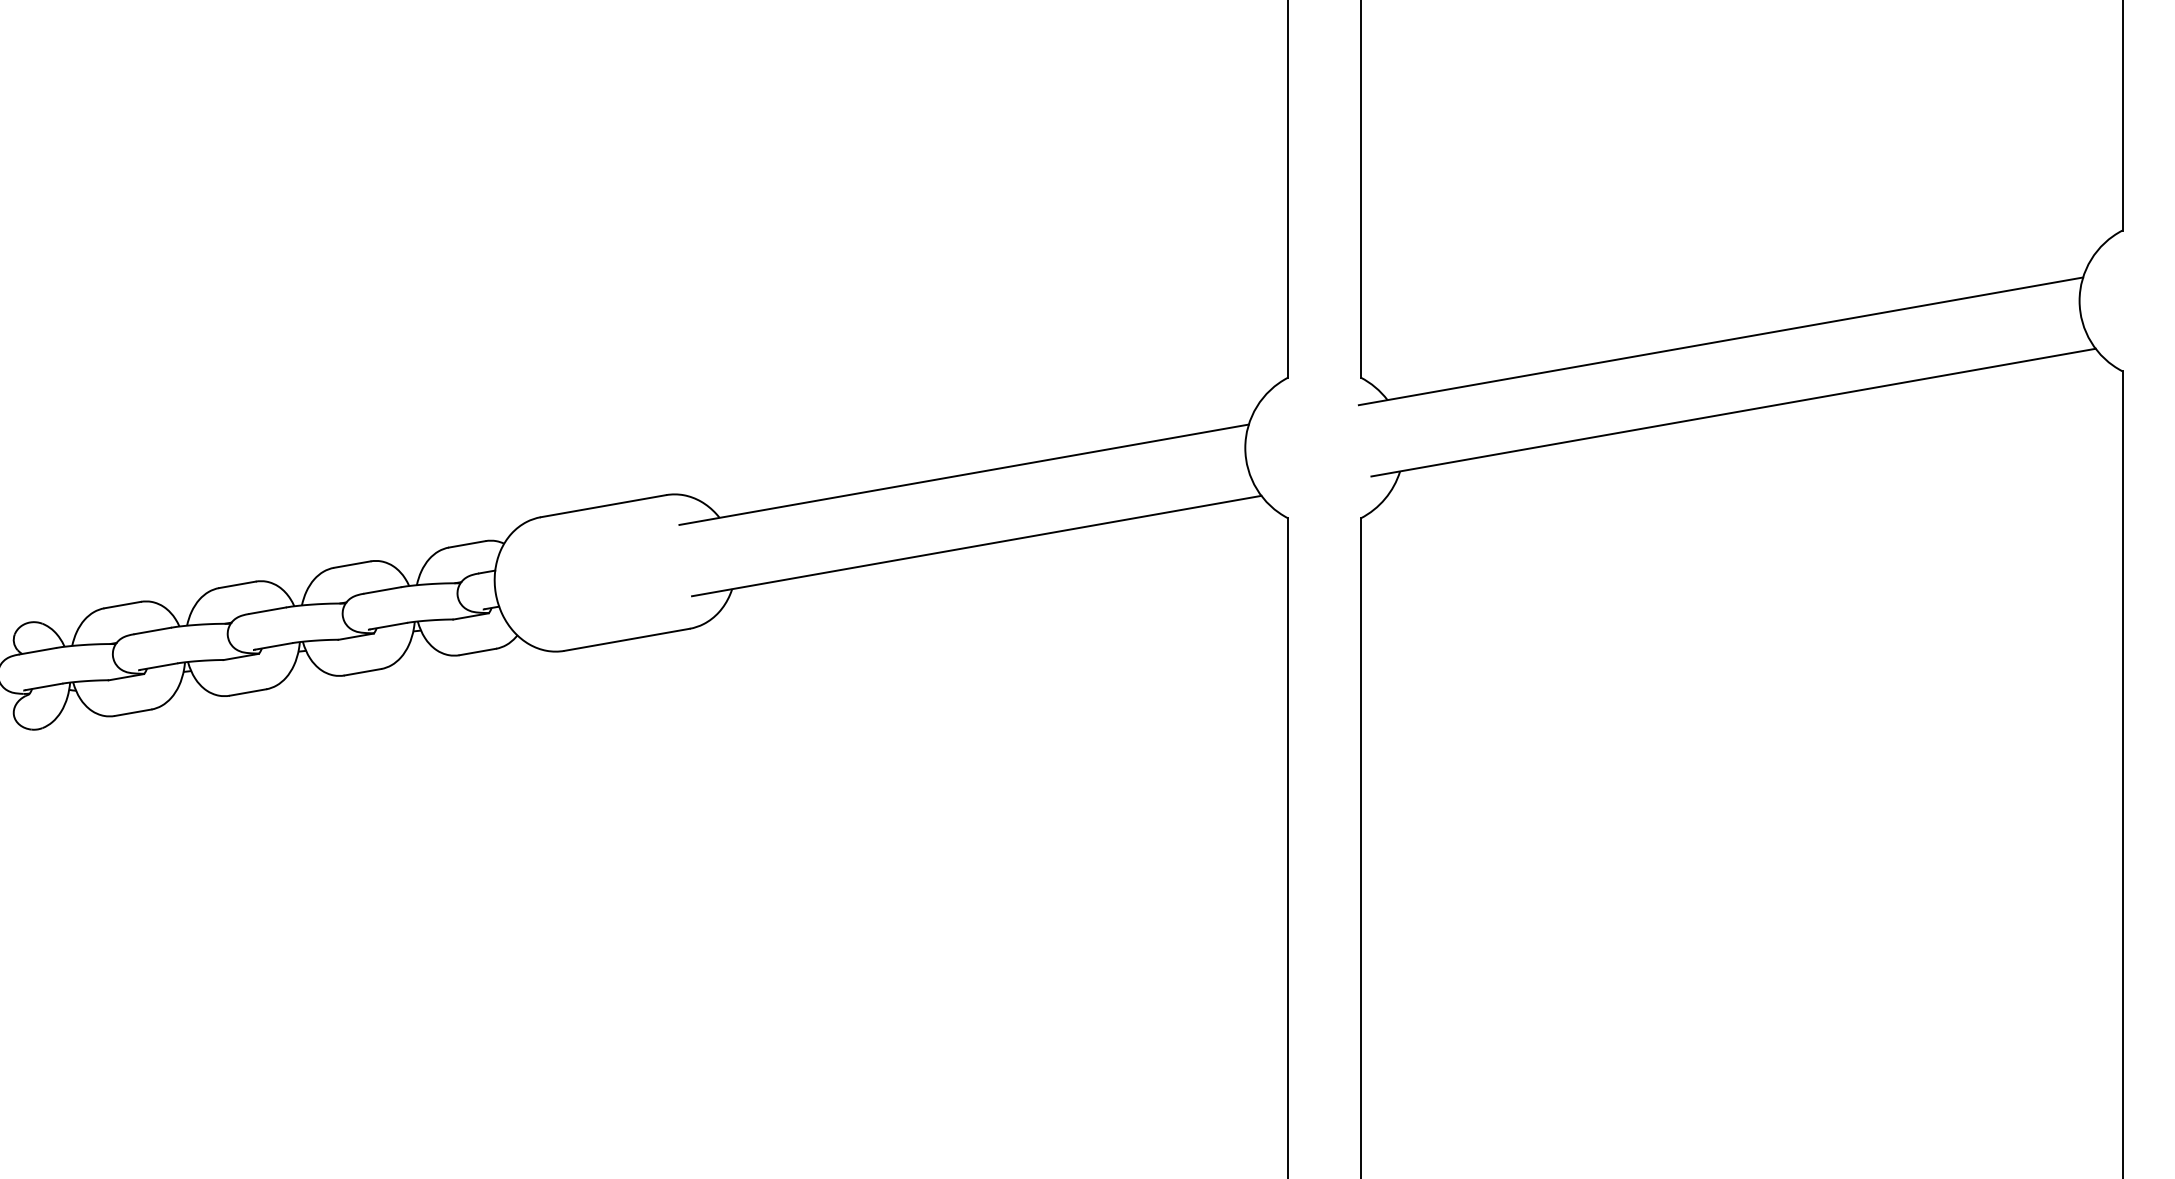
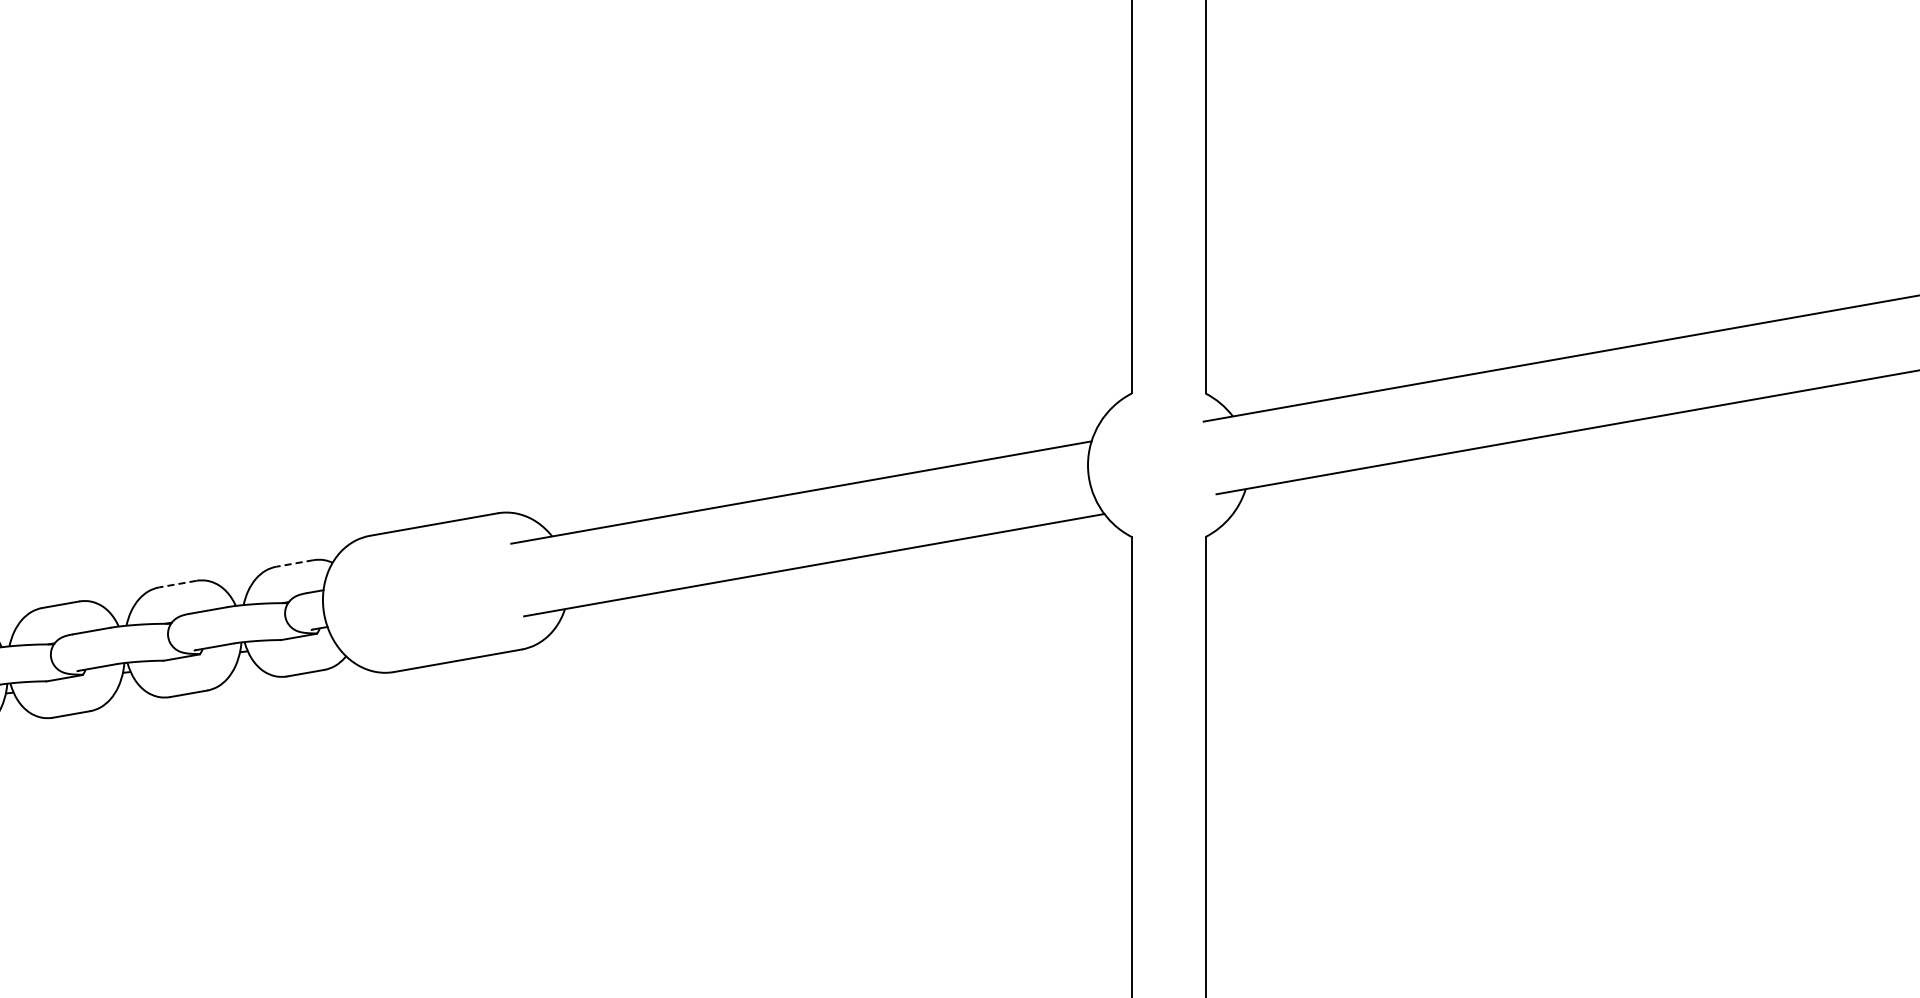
line: (467, 544) -> (295, 563), solid -> dashed
line: (352, 564) -> (178, 584), solid -> dashed

